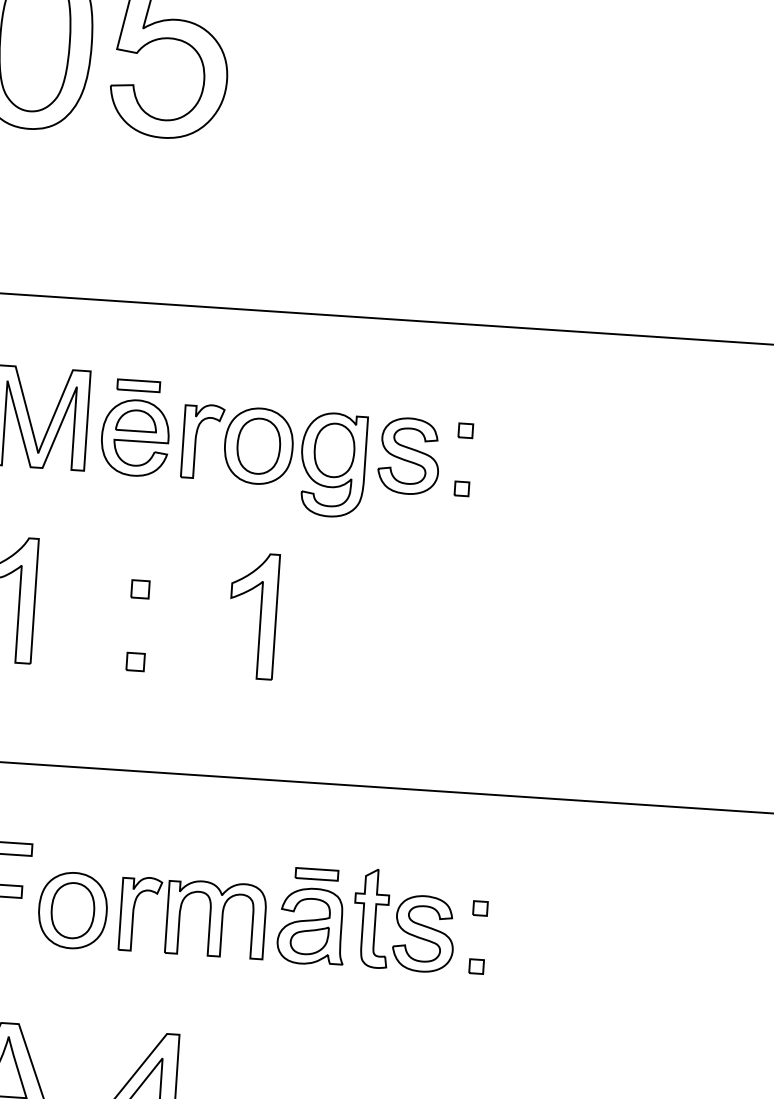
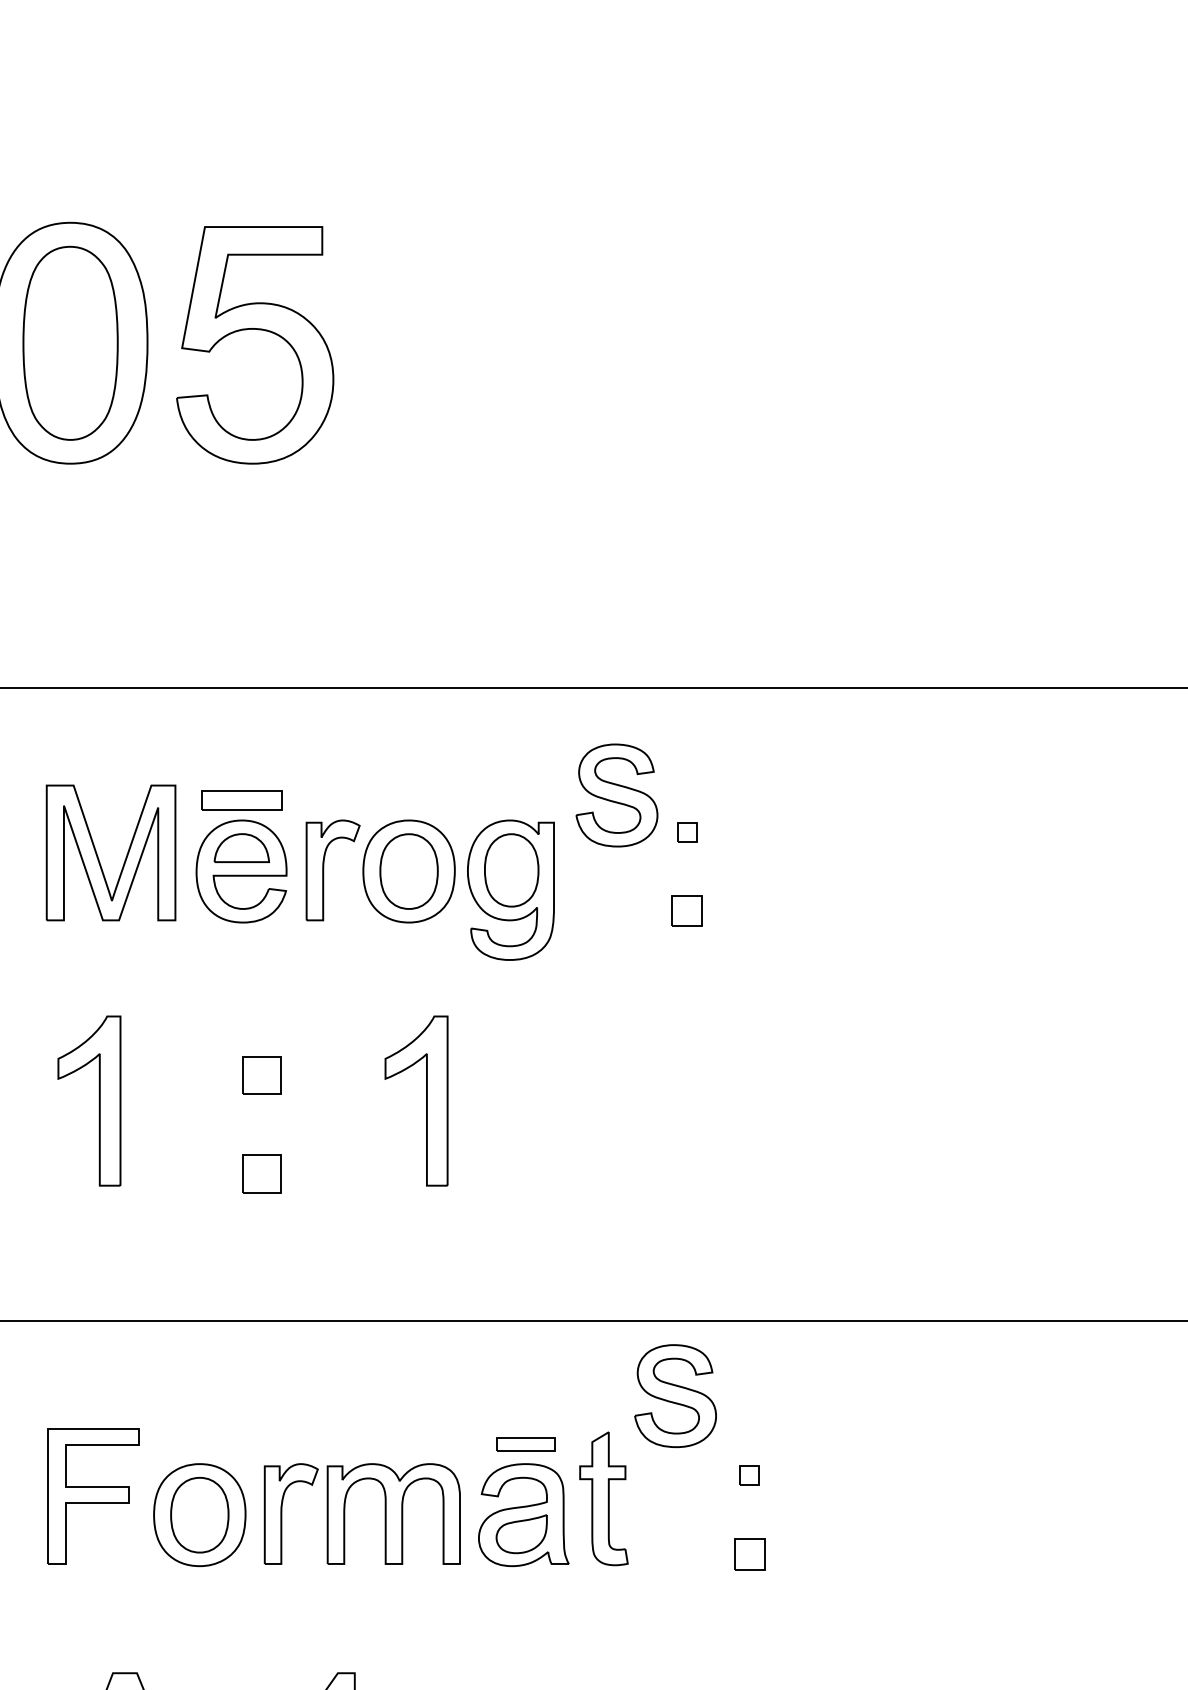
part: (138, 385) -> (241, 800), size x1.4
part: (408, 456) -> (616, 795), moved
part: (462, 488) -> (687, 910), size x1.6
part: (139, 589) -> (261, 1075), size x1.6
part: (135, 661) -> (261, 1173), size x1.6
part: (423, 934) -> (675, 1396), moved
part: (476, 966) -> (749, 1554), size x1.6

